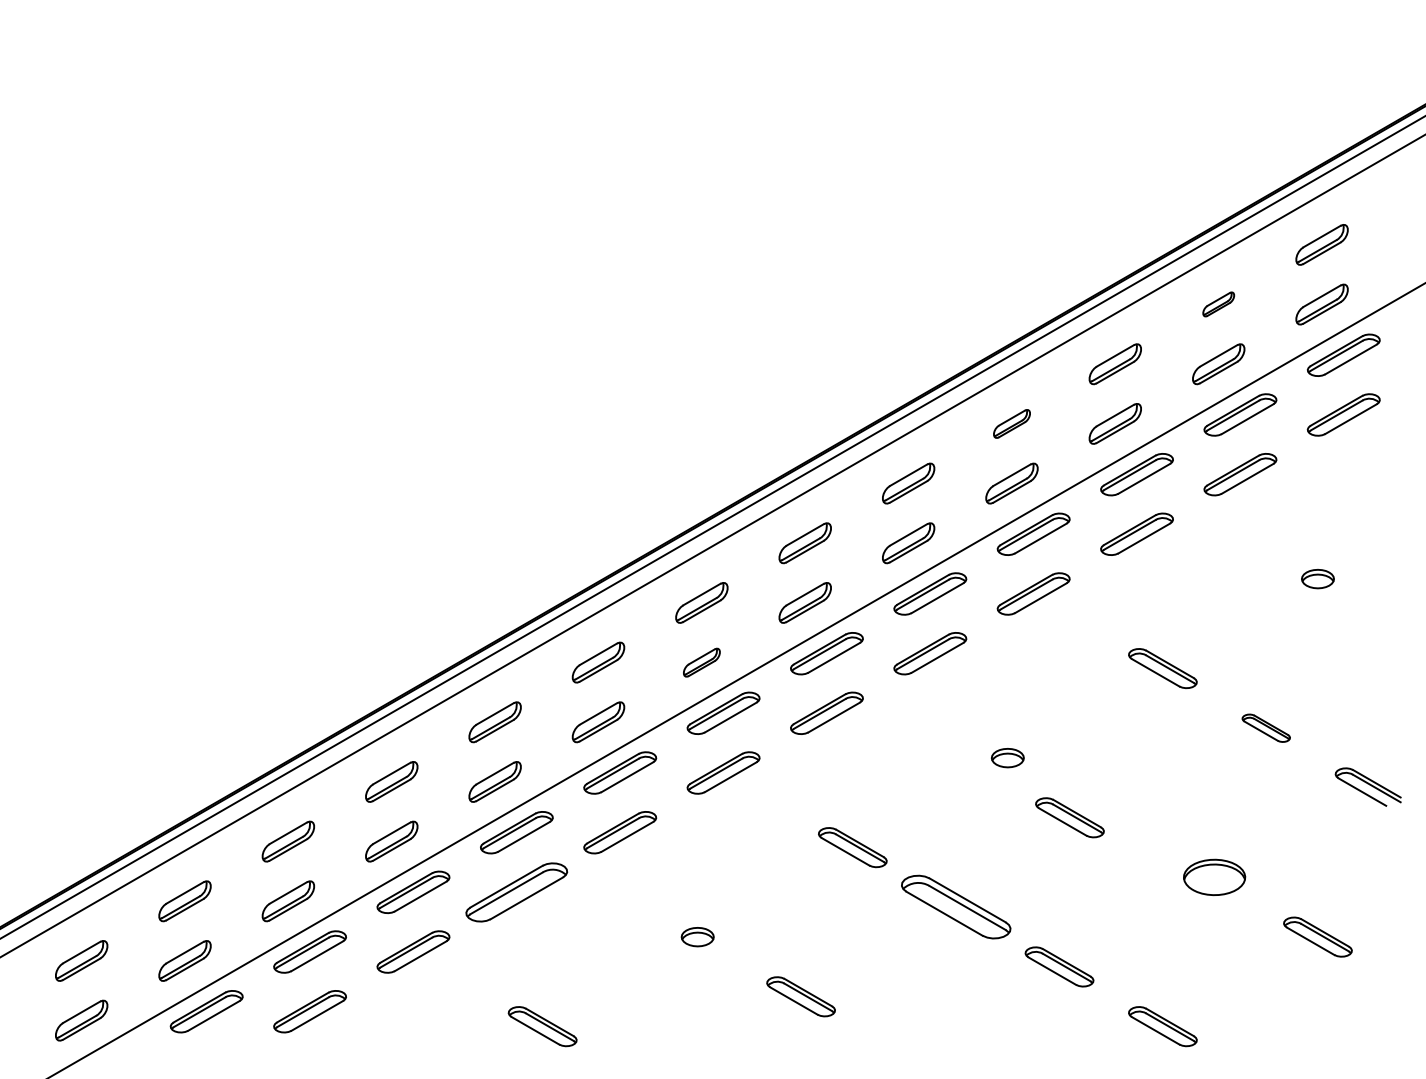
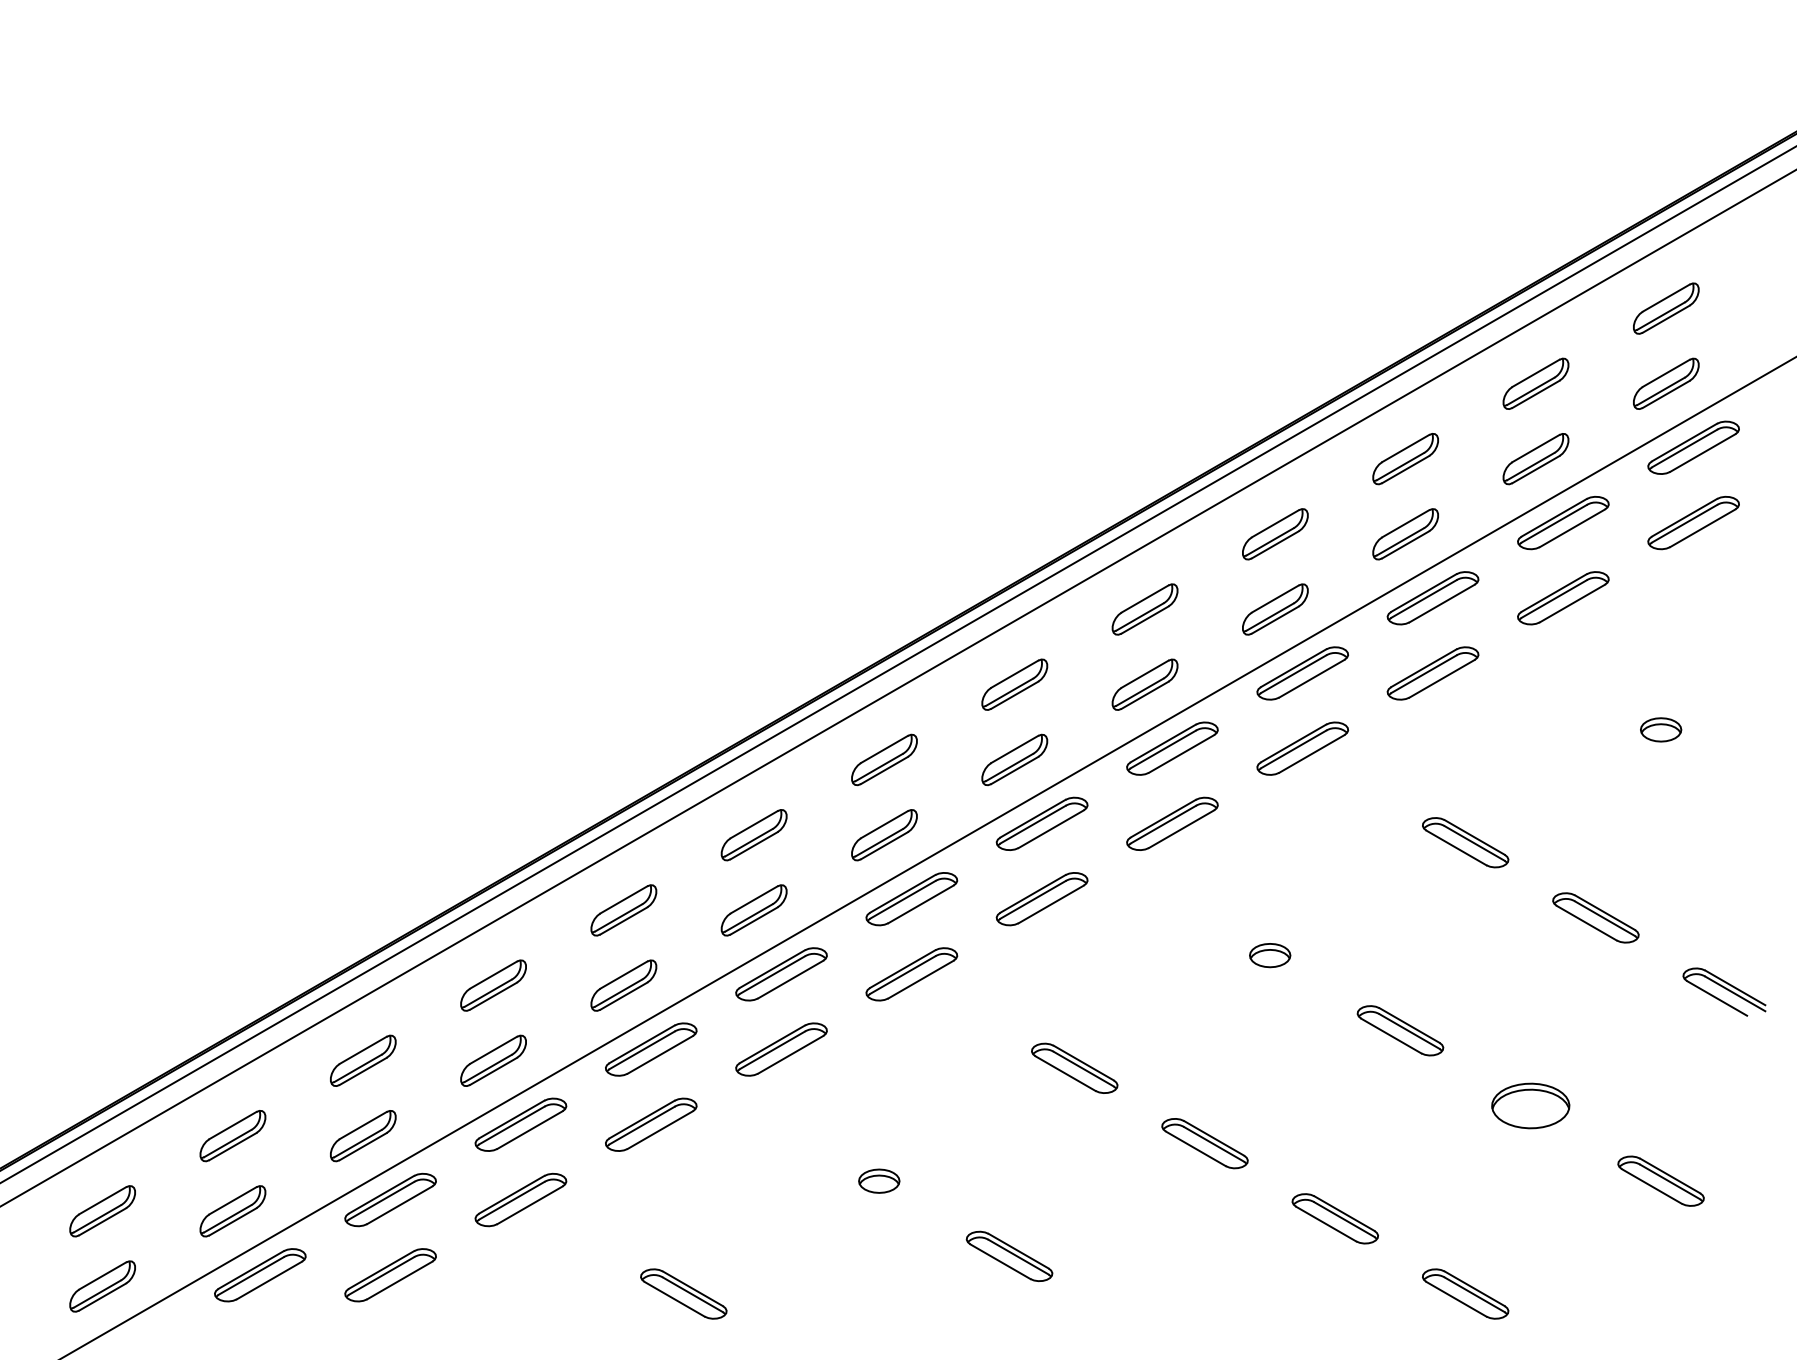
part: (1218, 304) -> (1535, 383), size x1.67
part: (1012, 424) -> (1275, 534), size x1.43
part: (701, 662) -> (884, 835), size x1.43
part: (1265, 727) -> (1595, 917), size x1.43
part: (1069, 817) -> (1400, 1030), moved
part: (517, 892) -> (651, 1124), size x0.71
part: (955, 907) -> (1204, 1143), size x0.62

